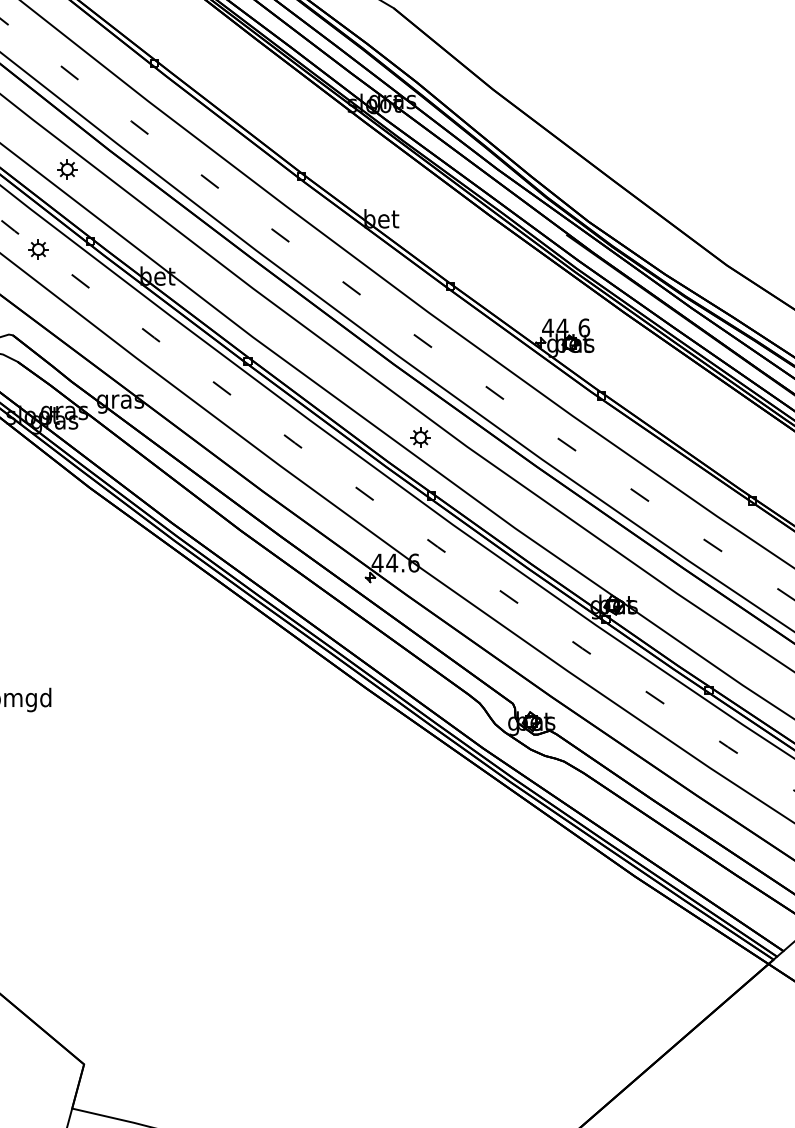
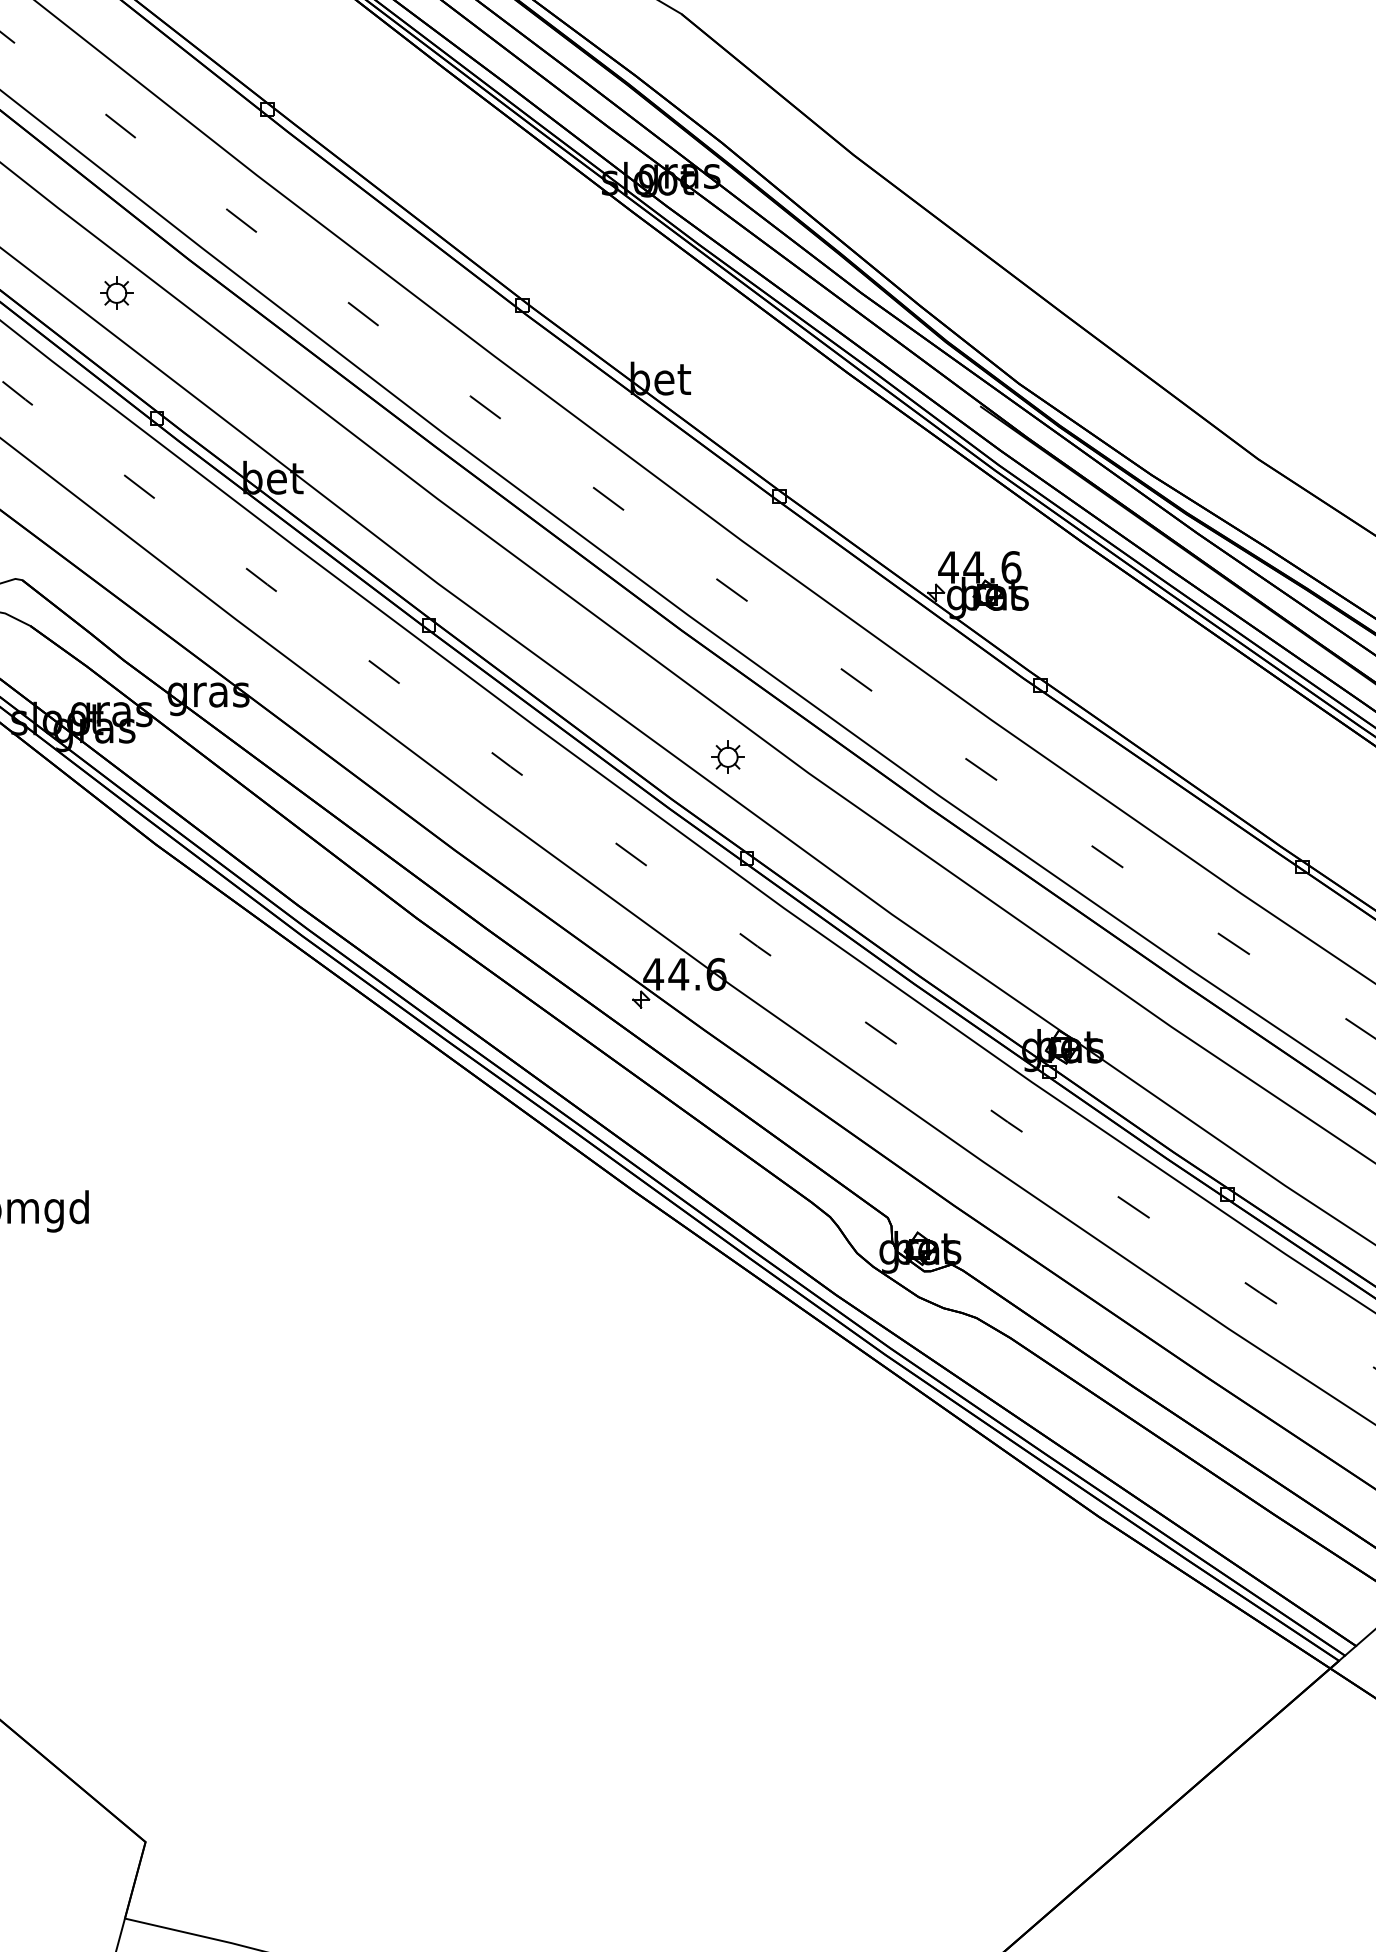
part: (38, 249) -> (66, 431), removed

